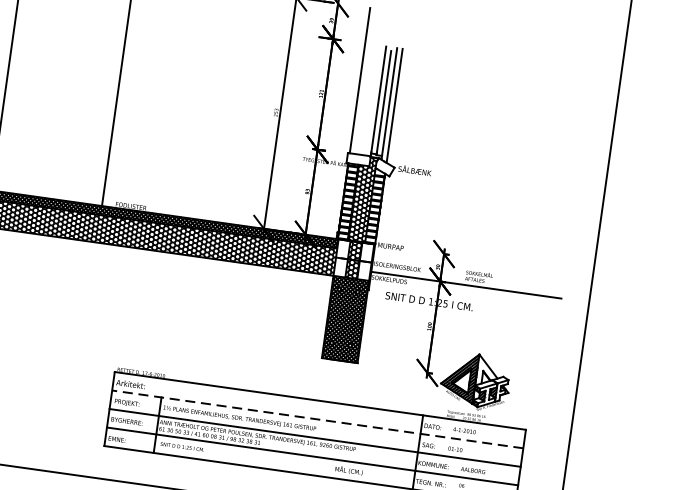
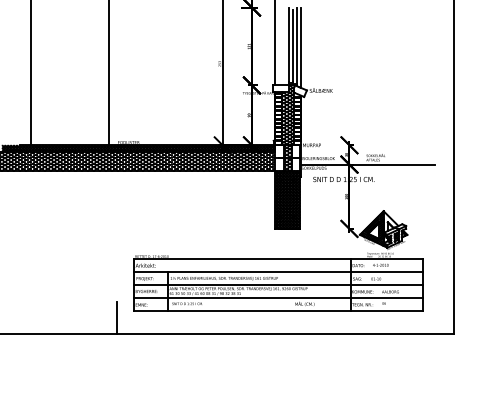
line: (318, 419) -> (278, 271), dashed -> solid
line: (78, 452) -> (116, 317), added

